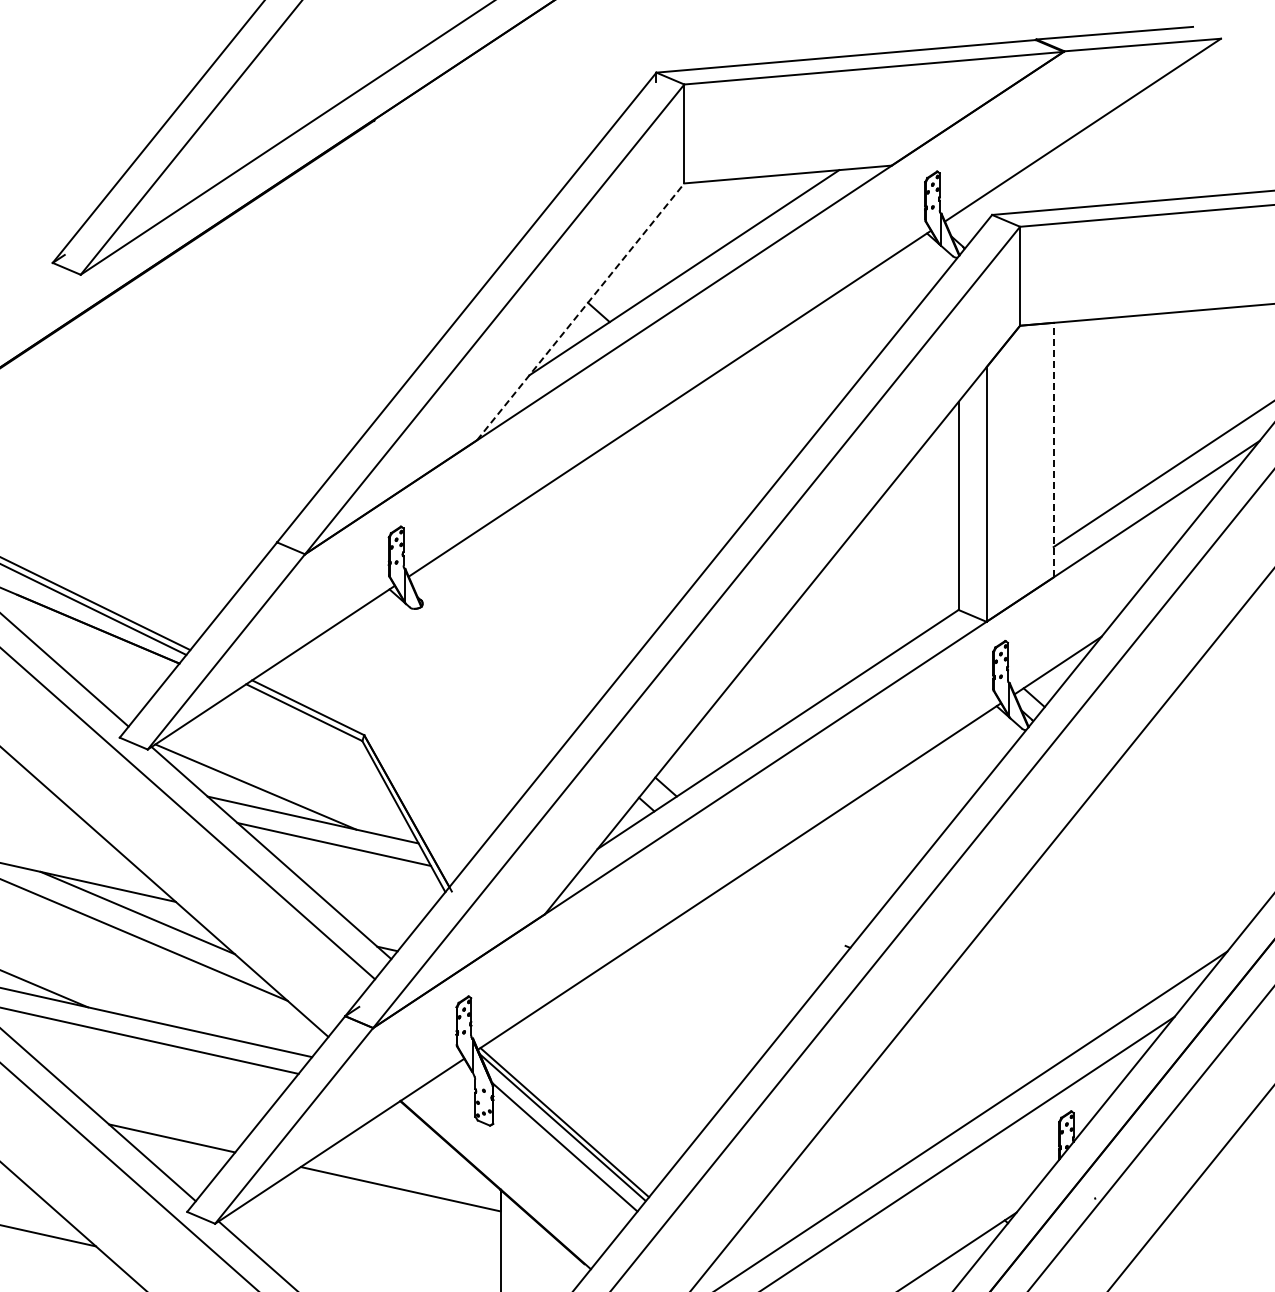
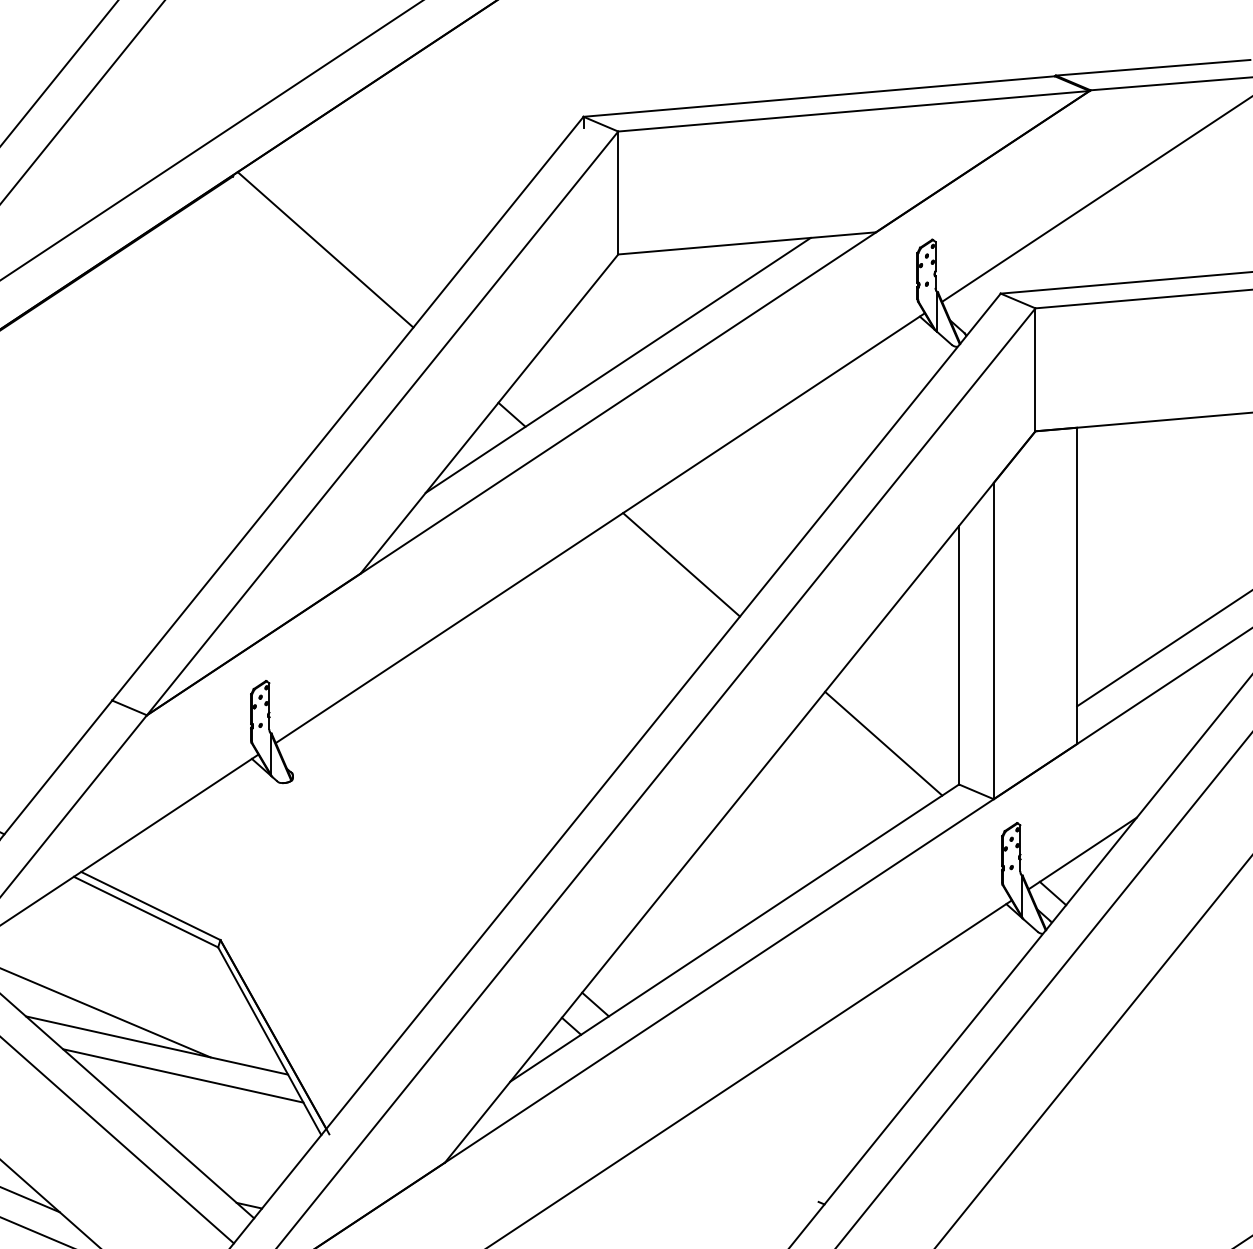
line: (448, 179) -> (325, 249), added
line: (581, 311) -> (490, 413), dashed -> solid
line: (735, 432) -> (681, 563), added
line: (1053, 449) -> (1076, 585), dashed -> solid
line: (897, 576) -> (883, 742), added

